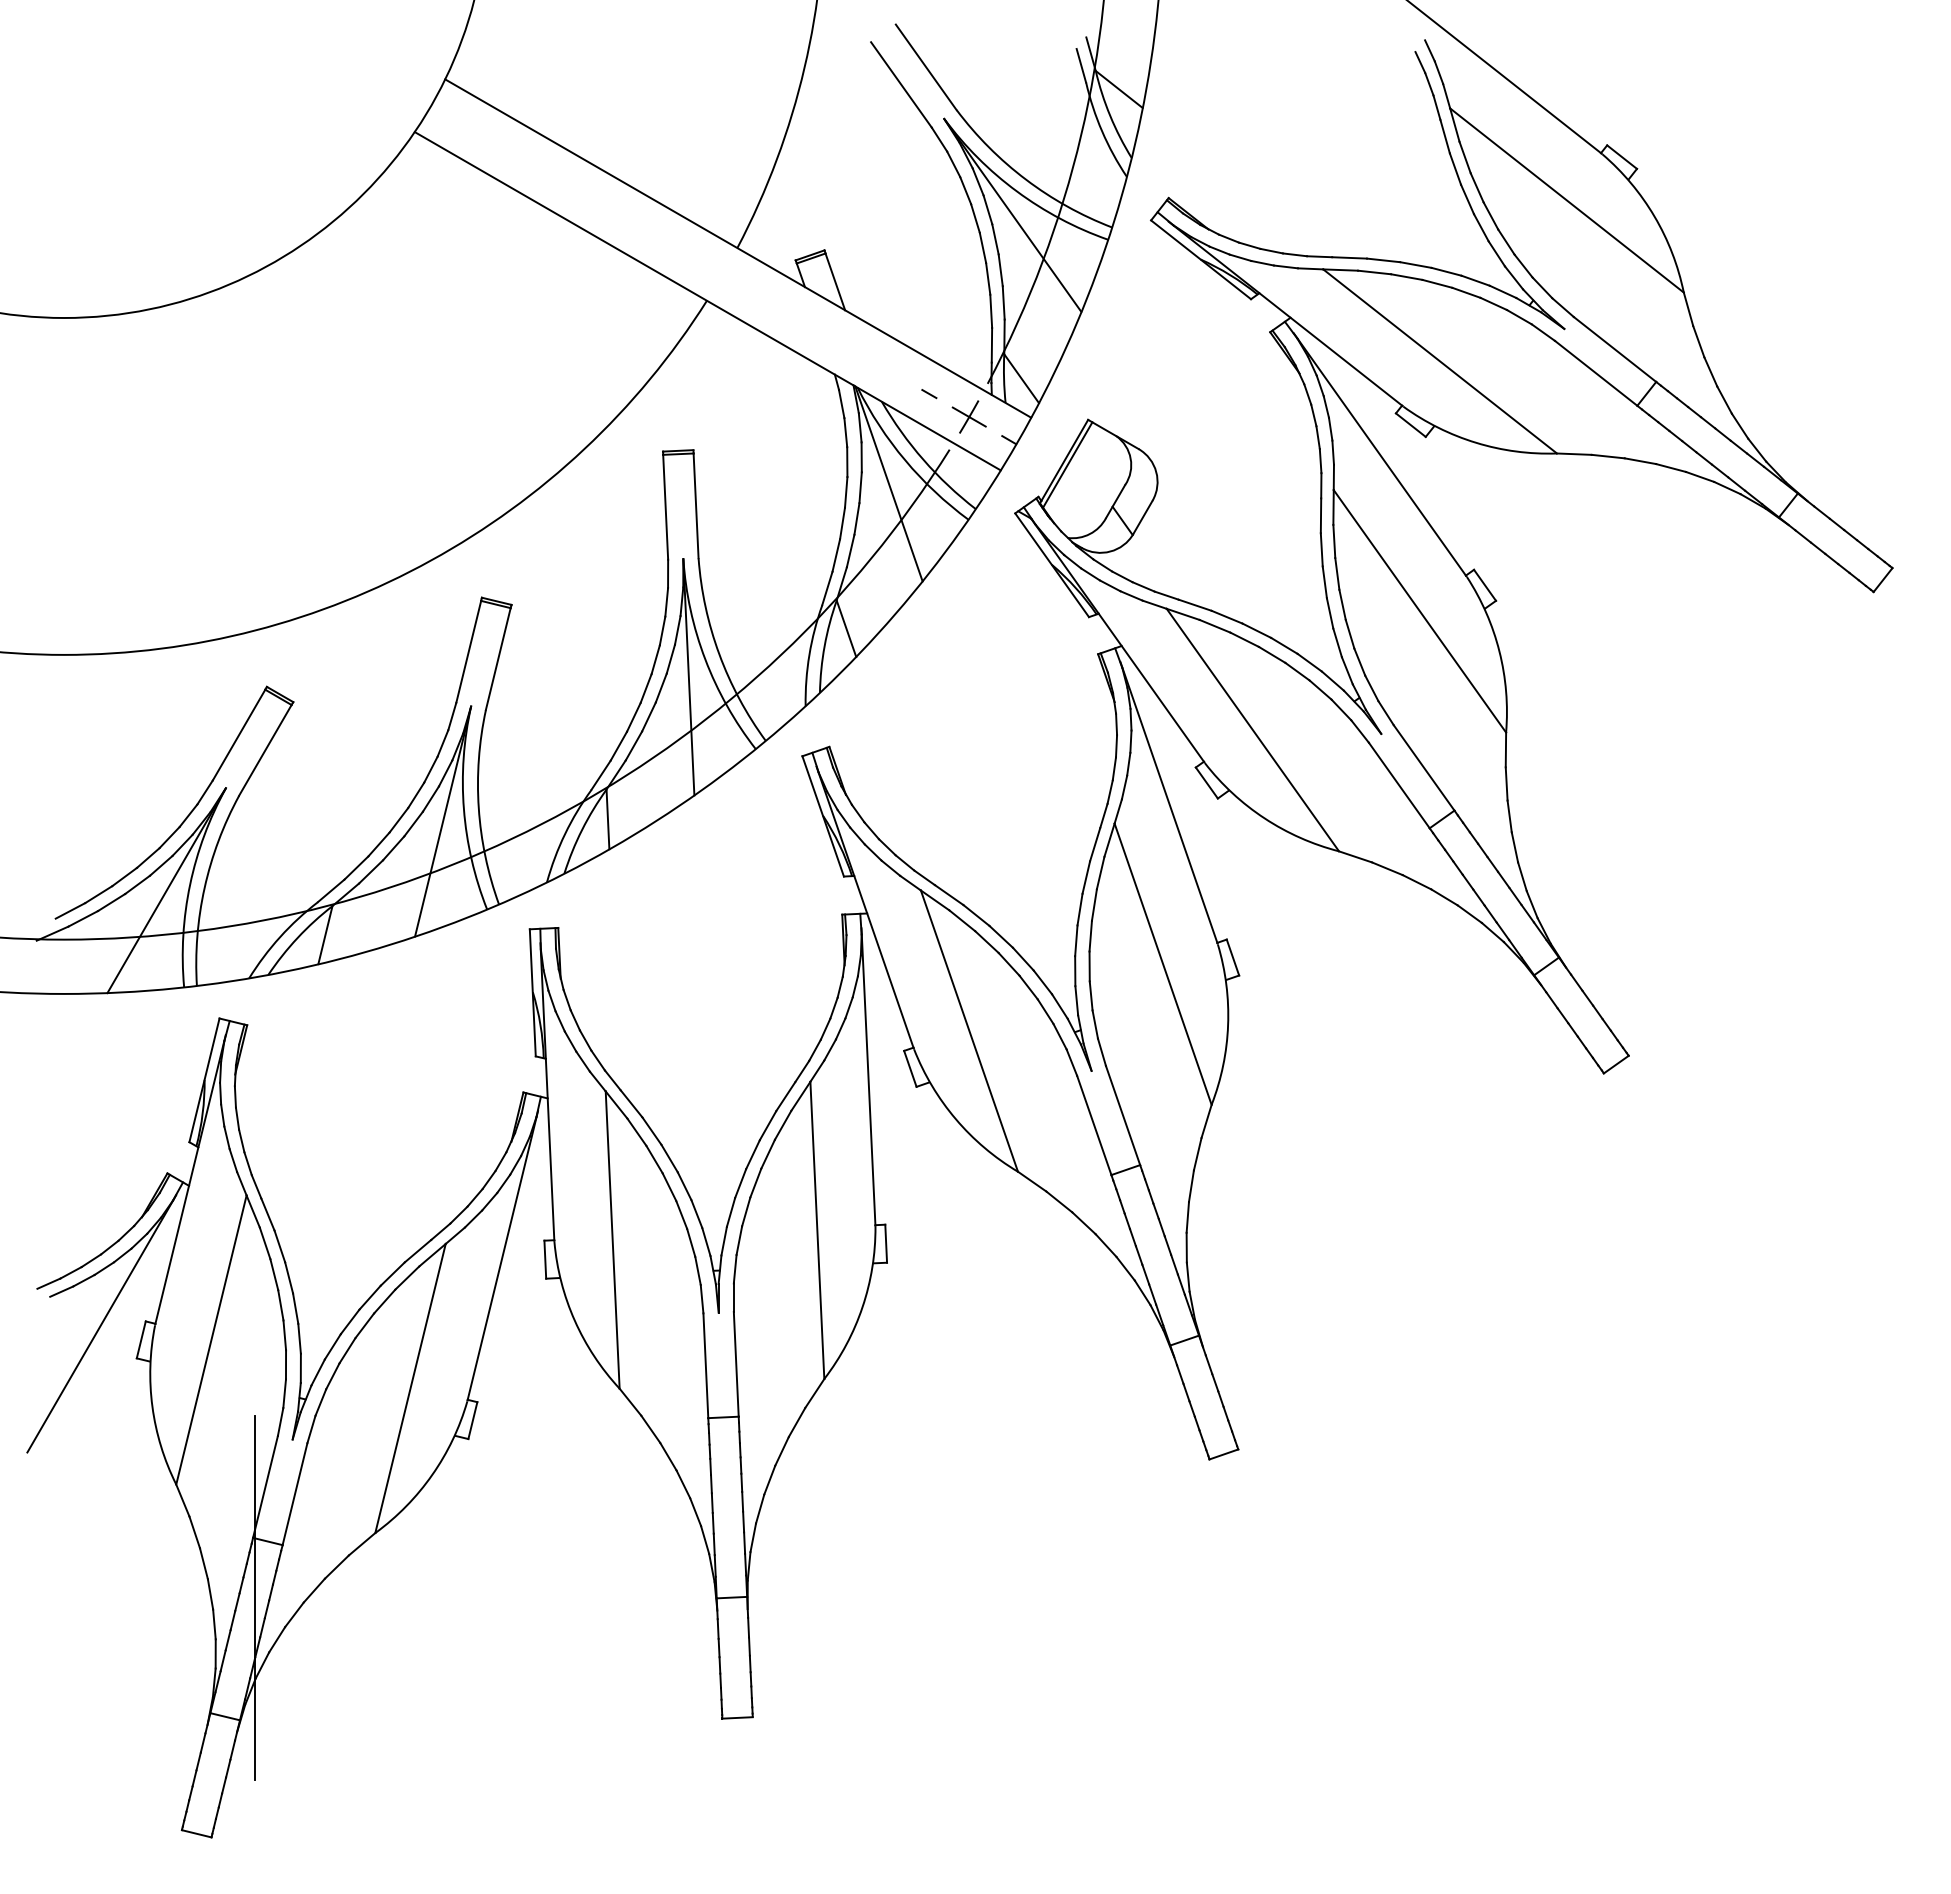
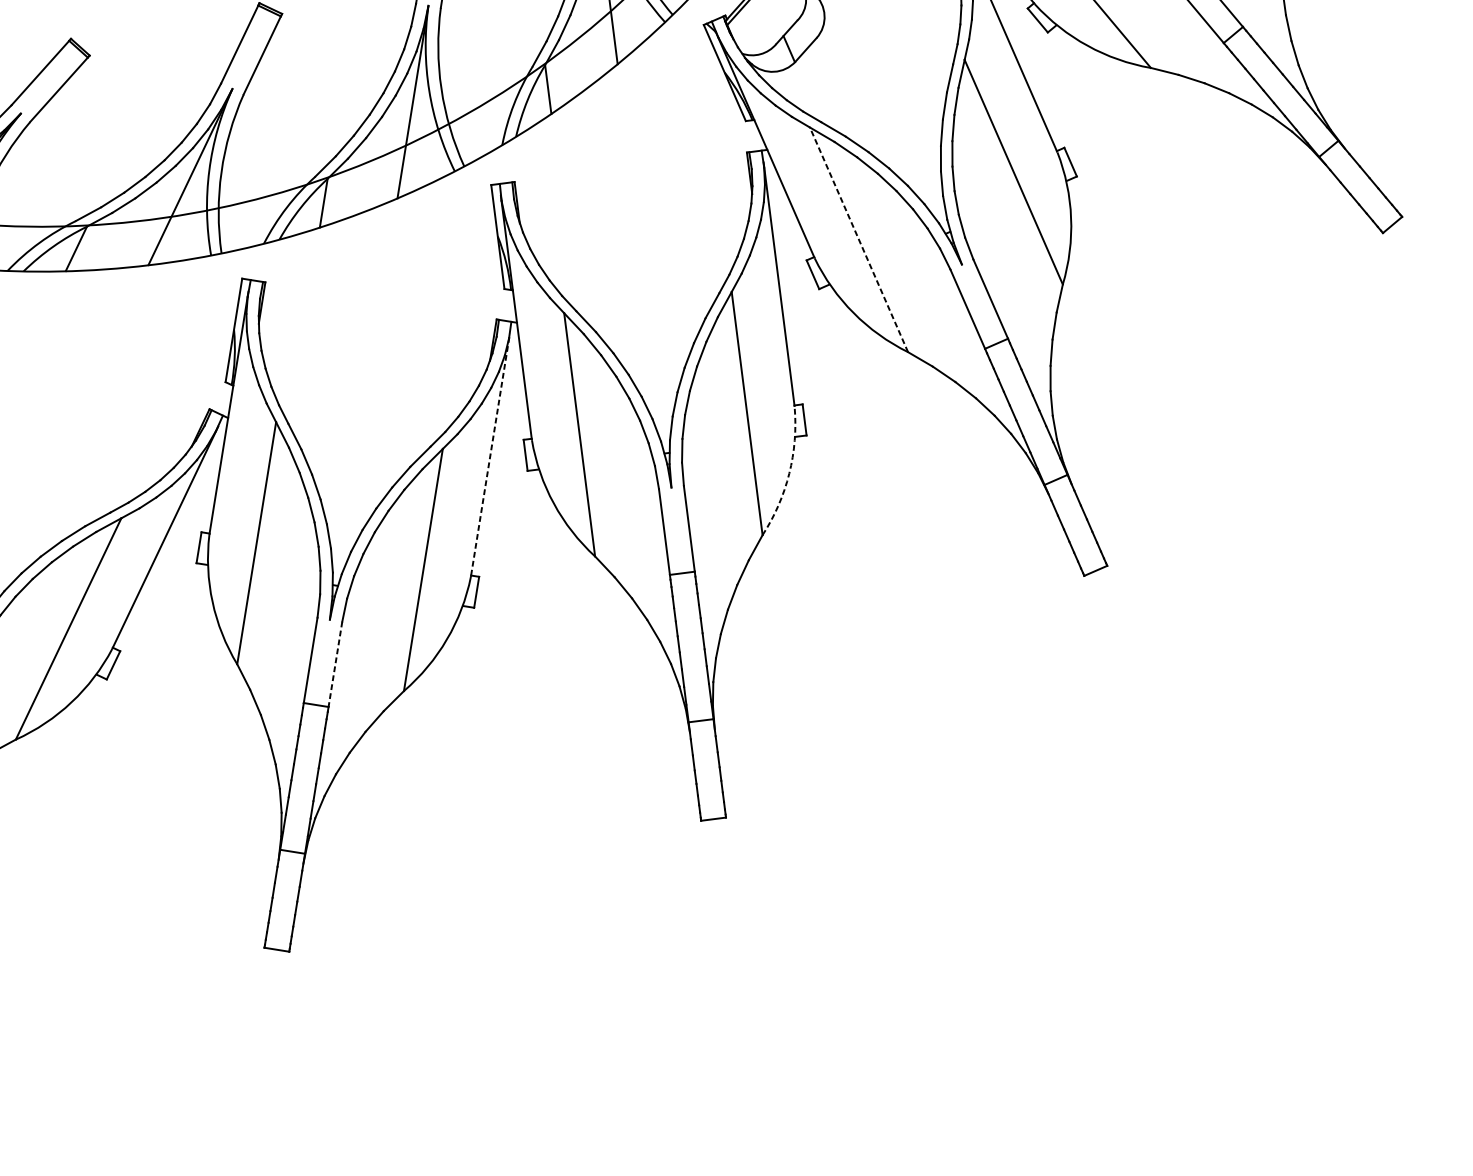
line: (1252, 730) -> (858, 240), solid -> dashed
arc: (1228, 1025) -> (789, 473), solid -> dashed
line: (868, 1076) -> (490, 454), solid -> dashed
line: (736, 1364) -> (335, 664), solid -> dashed

